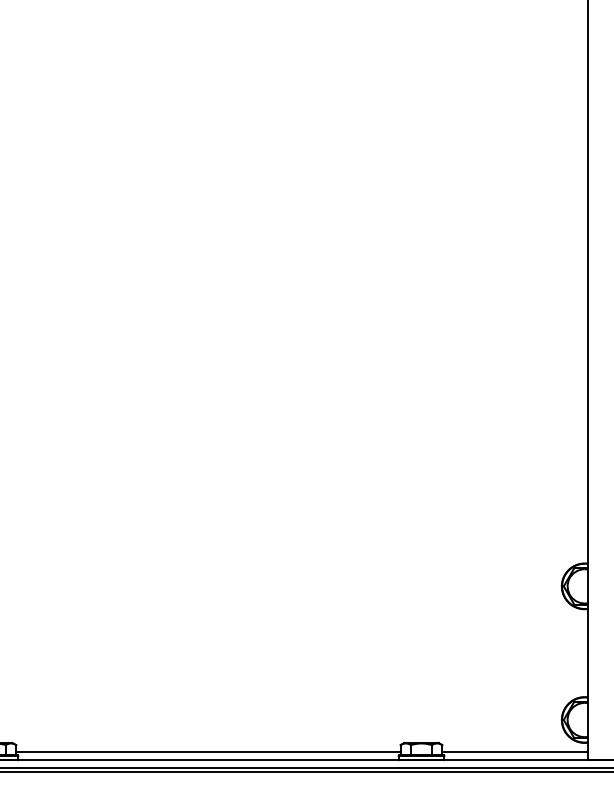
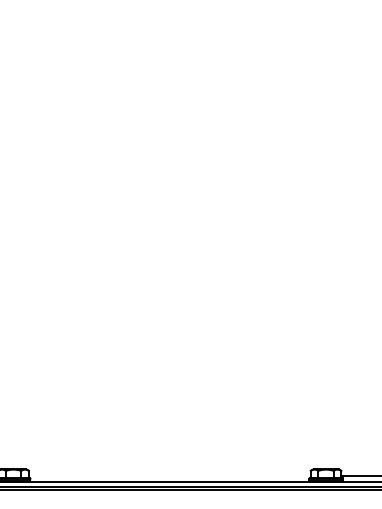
line: (208, 752) -> (169, 476), removed

